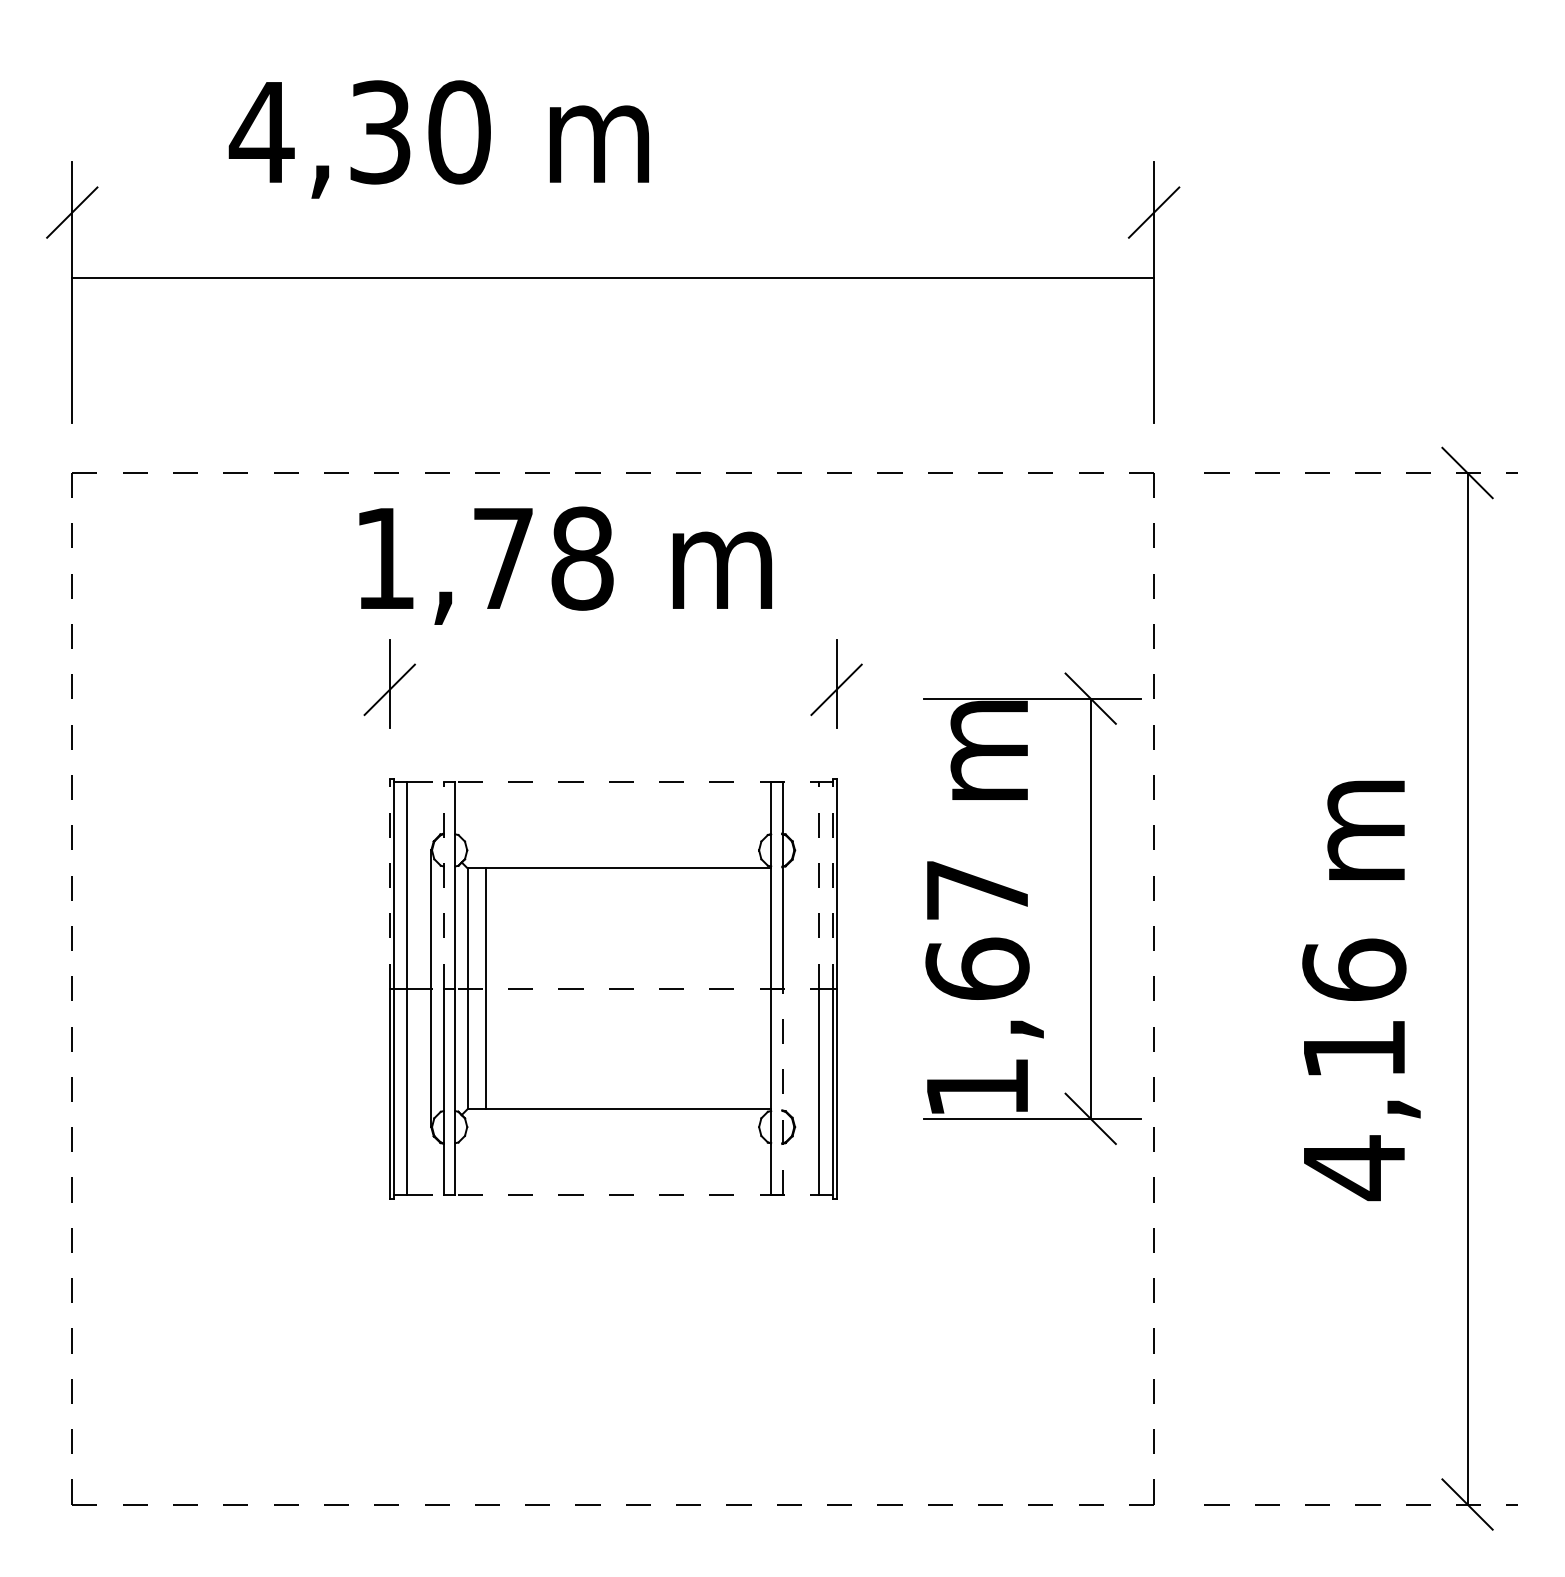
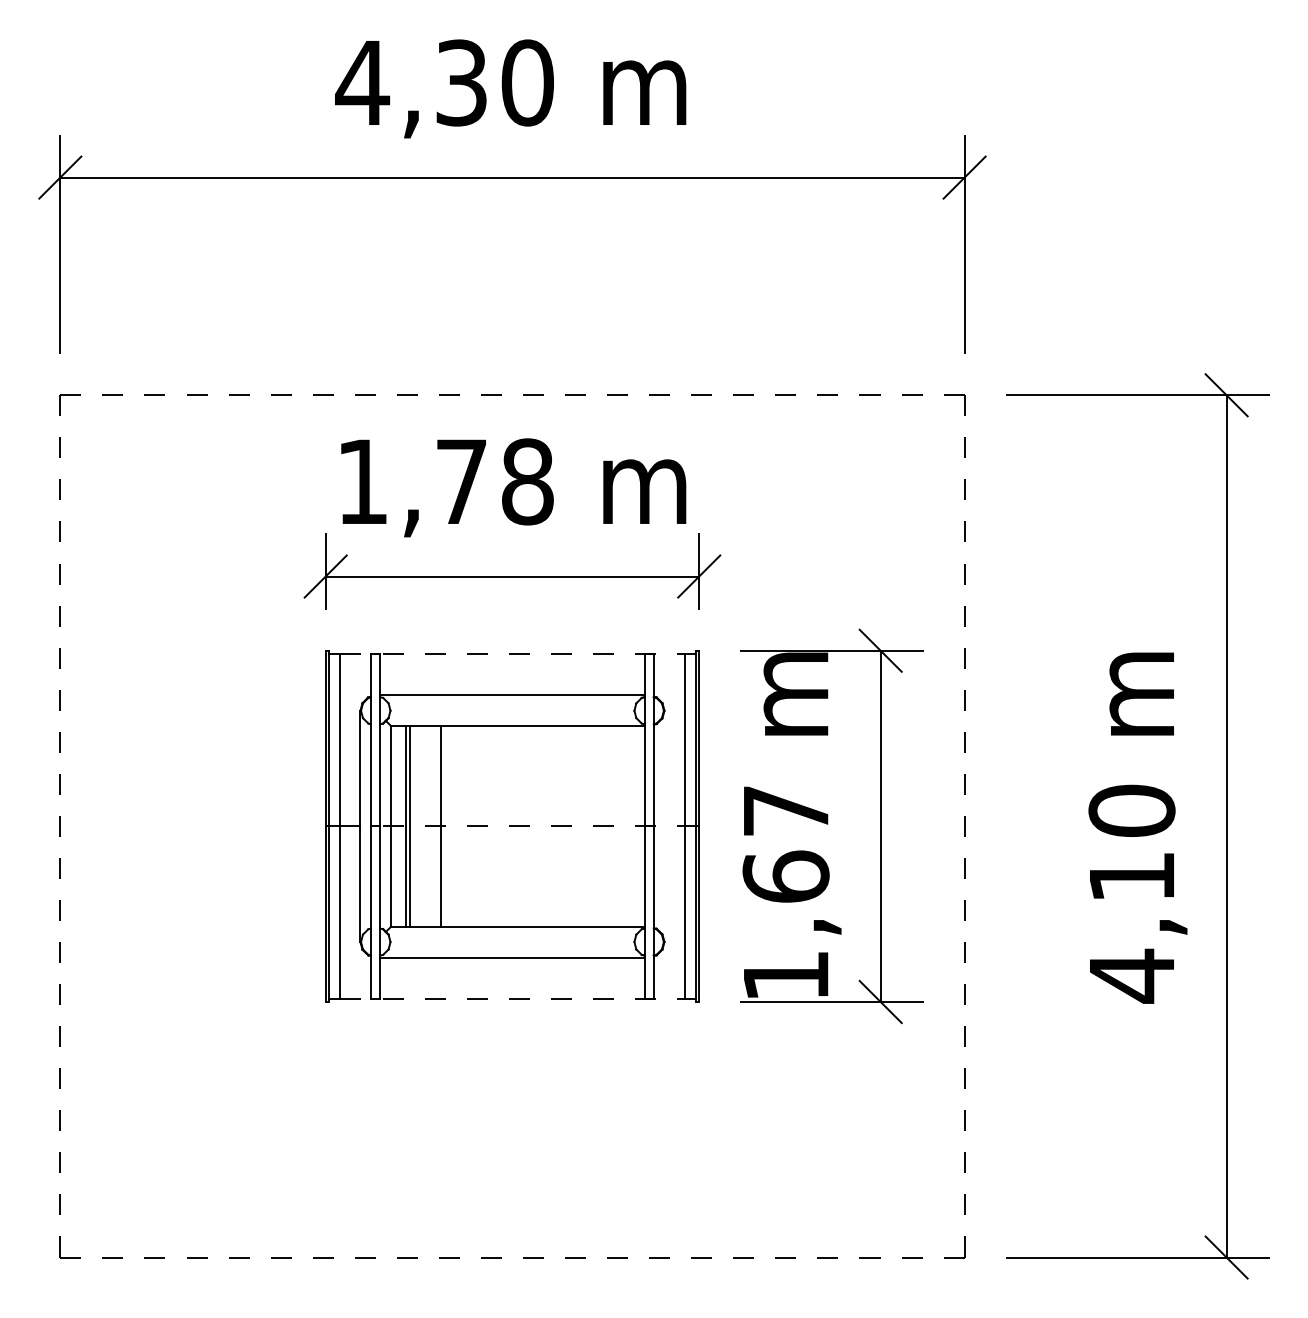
text: (438, 139) -> (510, 88), moved
line: (613, 277) -> (512, 177), moved
line: (1361, 473) -> (1137, 395), dashed -> solid
text: (565, 565) -> (513, 487), moved
line: (612, 689) -> (511, 576), added
line: (613, 831) -> (512, 694), added
line: (389, 883) -> (325, 738), dashed -> solid
line: (832, 883) -> (695, 738), dashed -> solid
line: (443, 885) -> (370, 740), dashed -> solid
line: (818, 885) -> (684, 740), dashed -> solid
part: (1032, 908) -> (832, 826), moved
text: (1354, 969) -> (1132, 810), 4,16 -> 4,10
line: (491, 988) -> (410, 826), added
line: (527, 988) -> (440, 826), added
line: (782, 1091) -> (654, 912), dashed -> solid
line: (613, 1145) -> (512, 957), added
line: (1361, 1504) -> (1137, 1257), dashed -> solid

